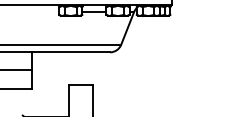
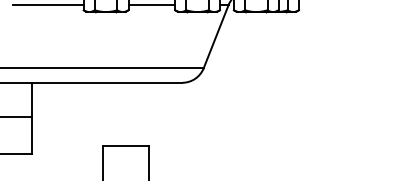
line: (40, 12) -> (47, 5), added

